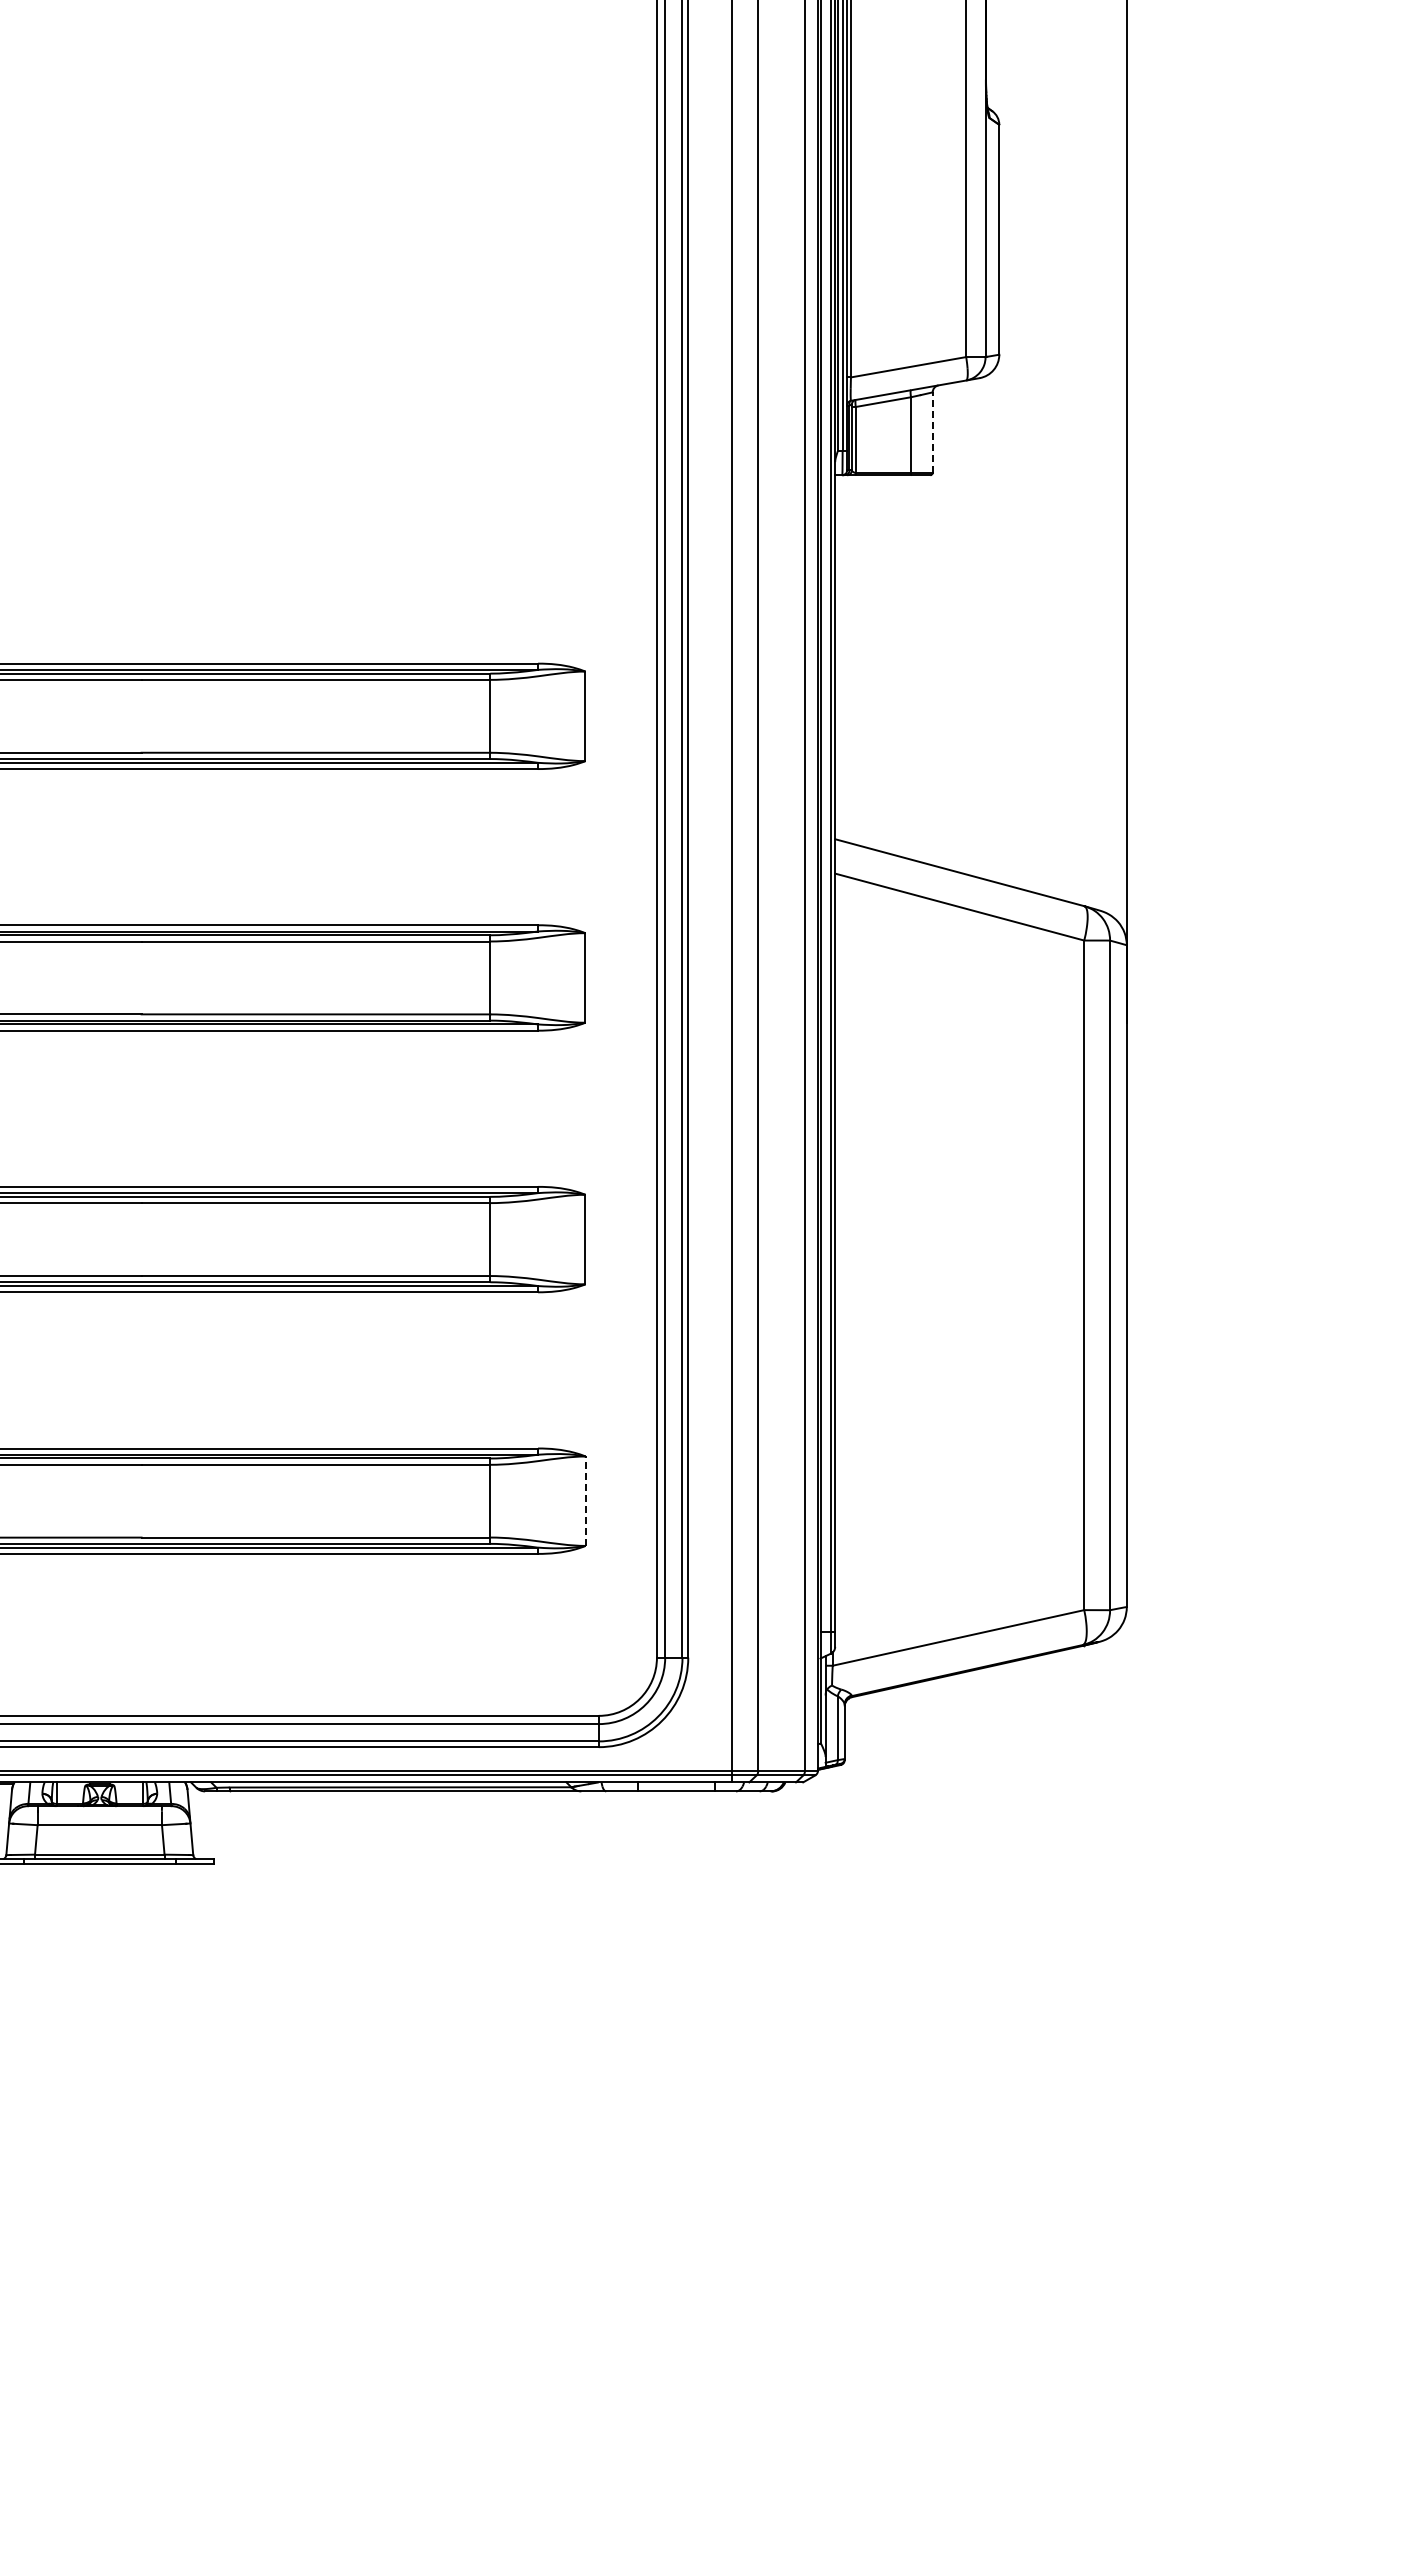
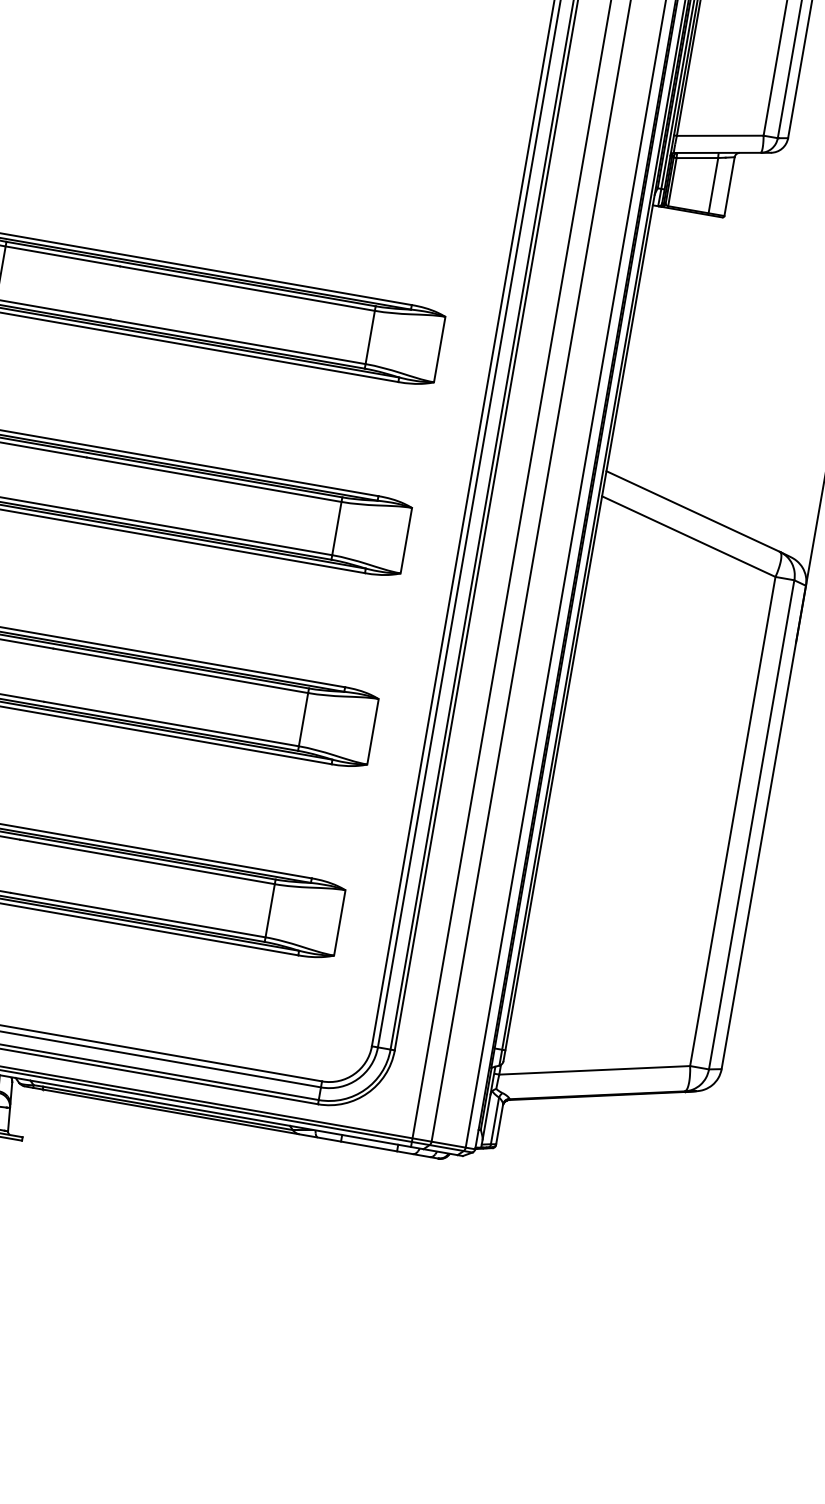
line: (932, 432) -> (729, 186), dashed -> solid
line: (585, 1501) -> (339, 923), dashed -> solid

